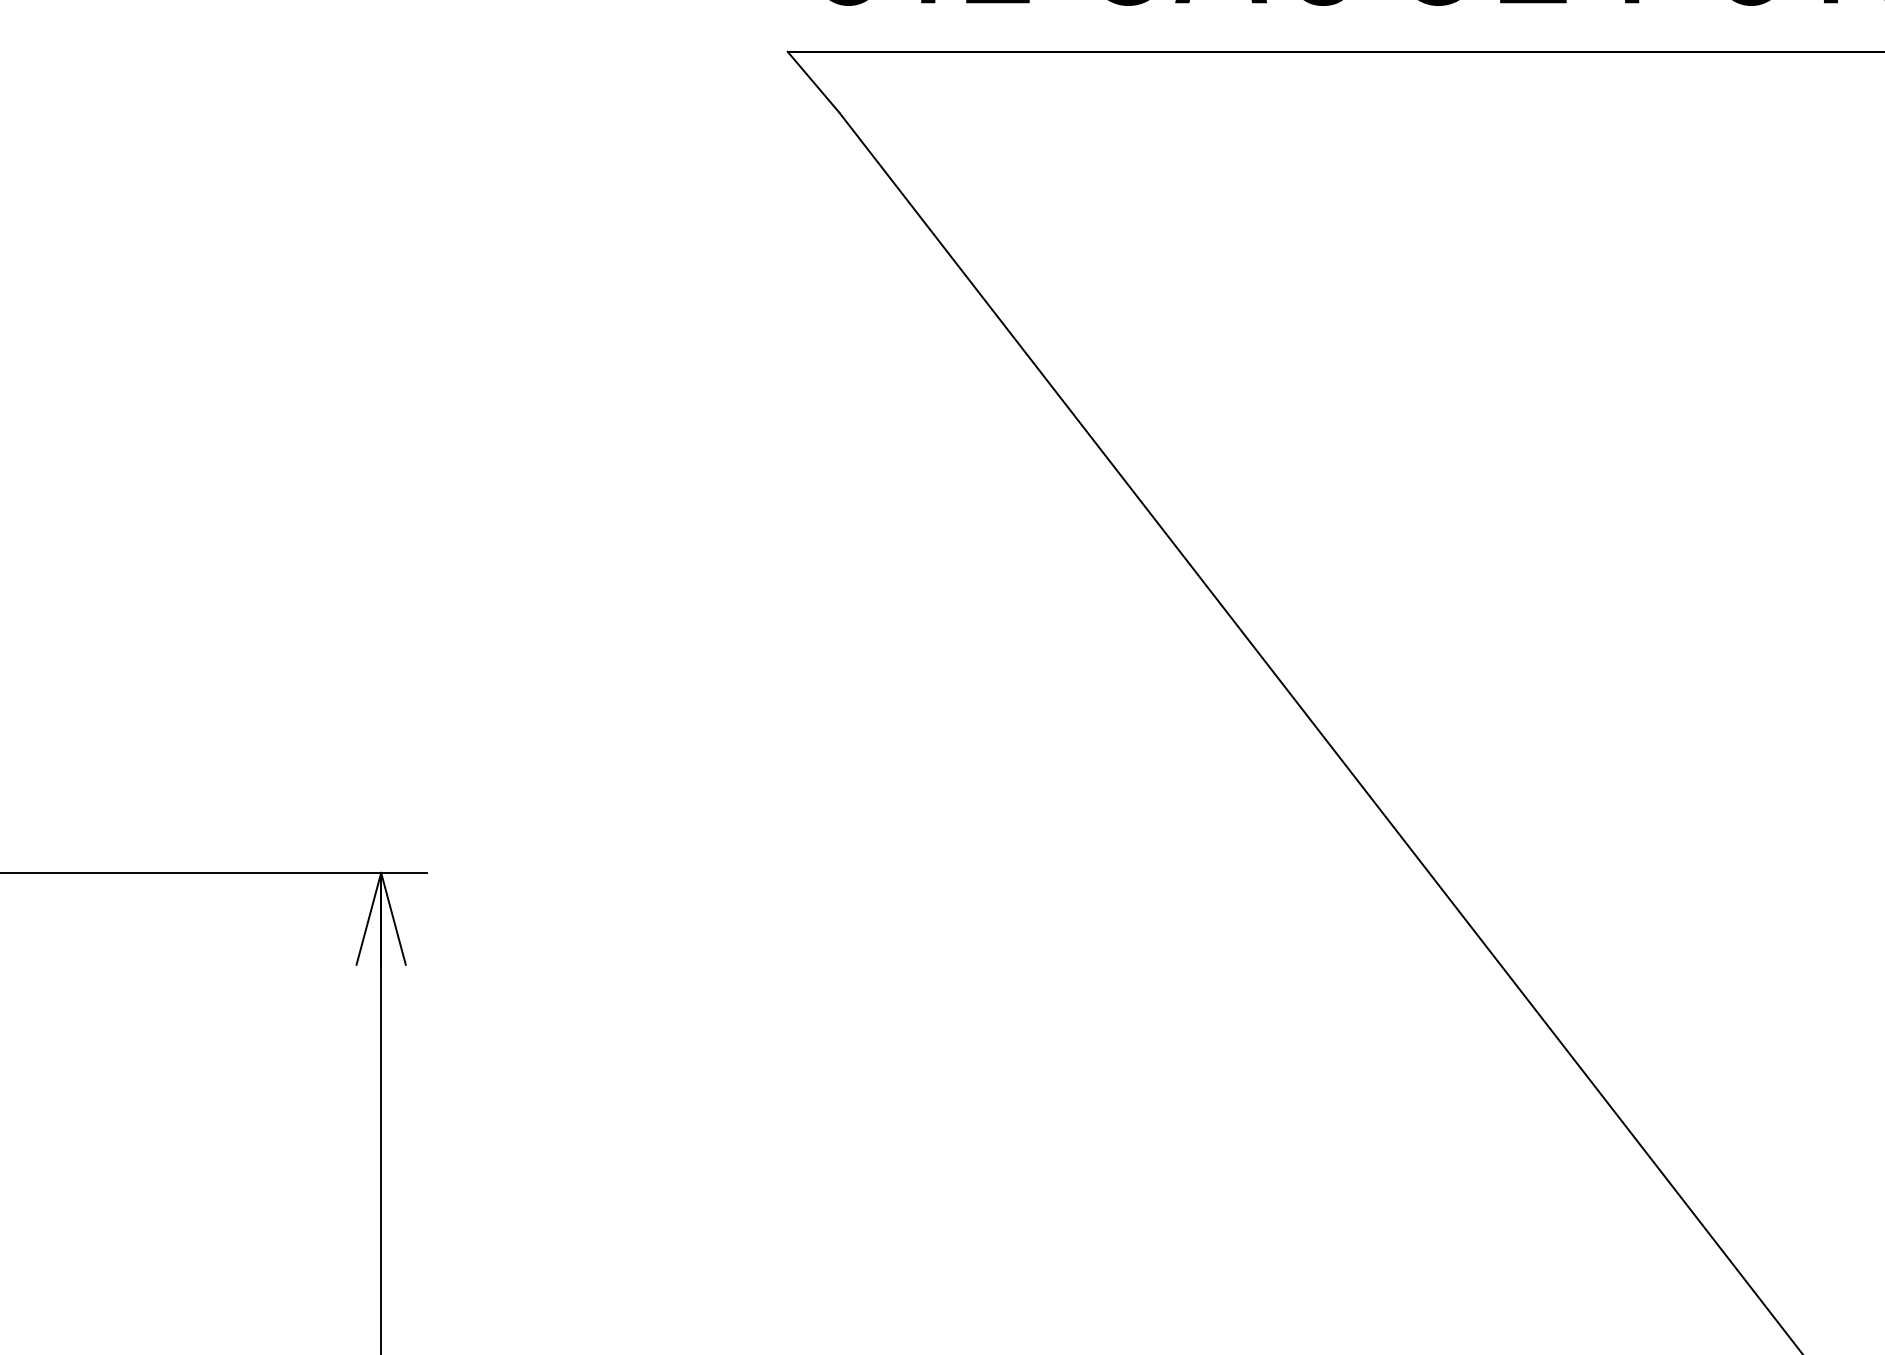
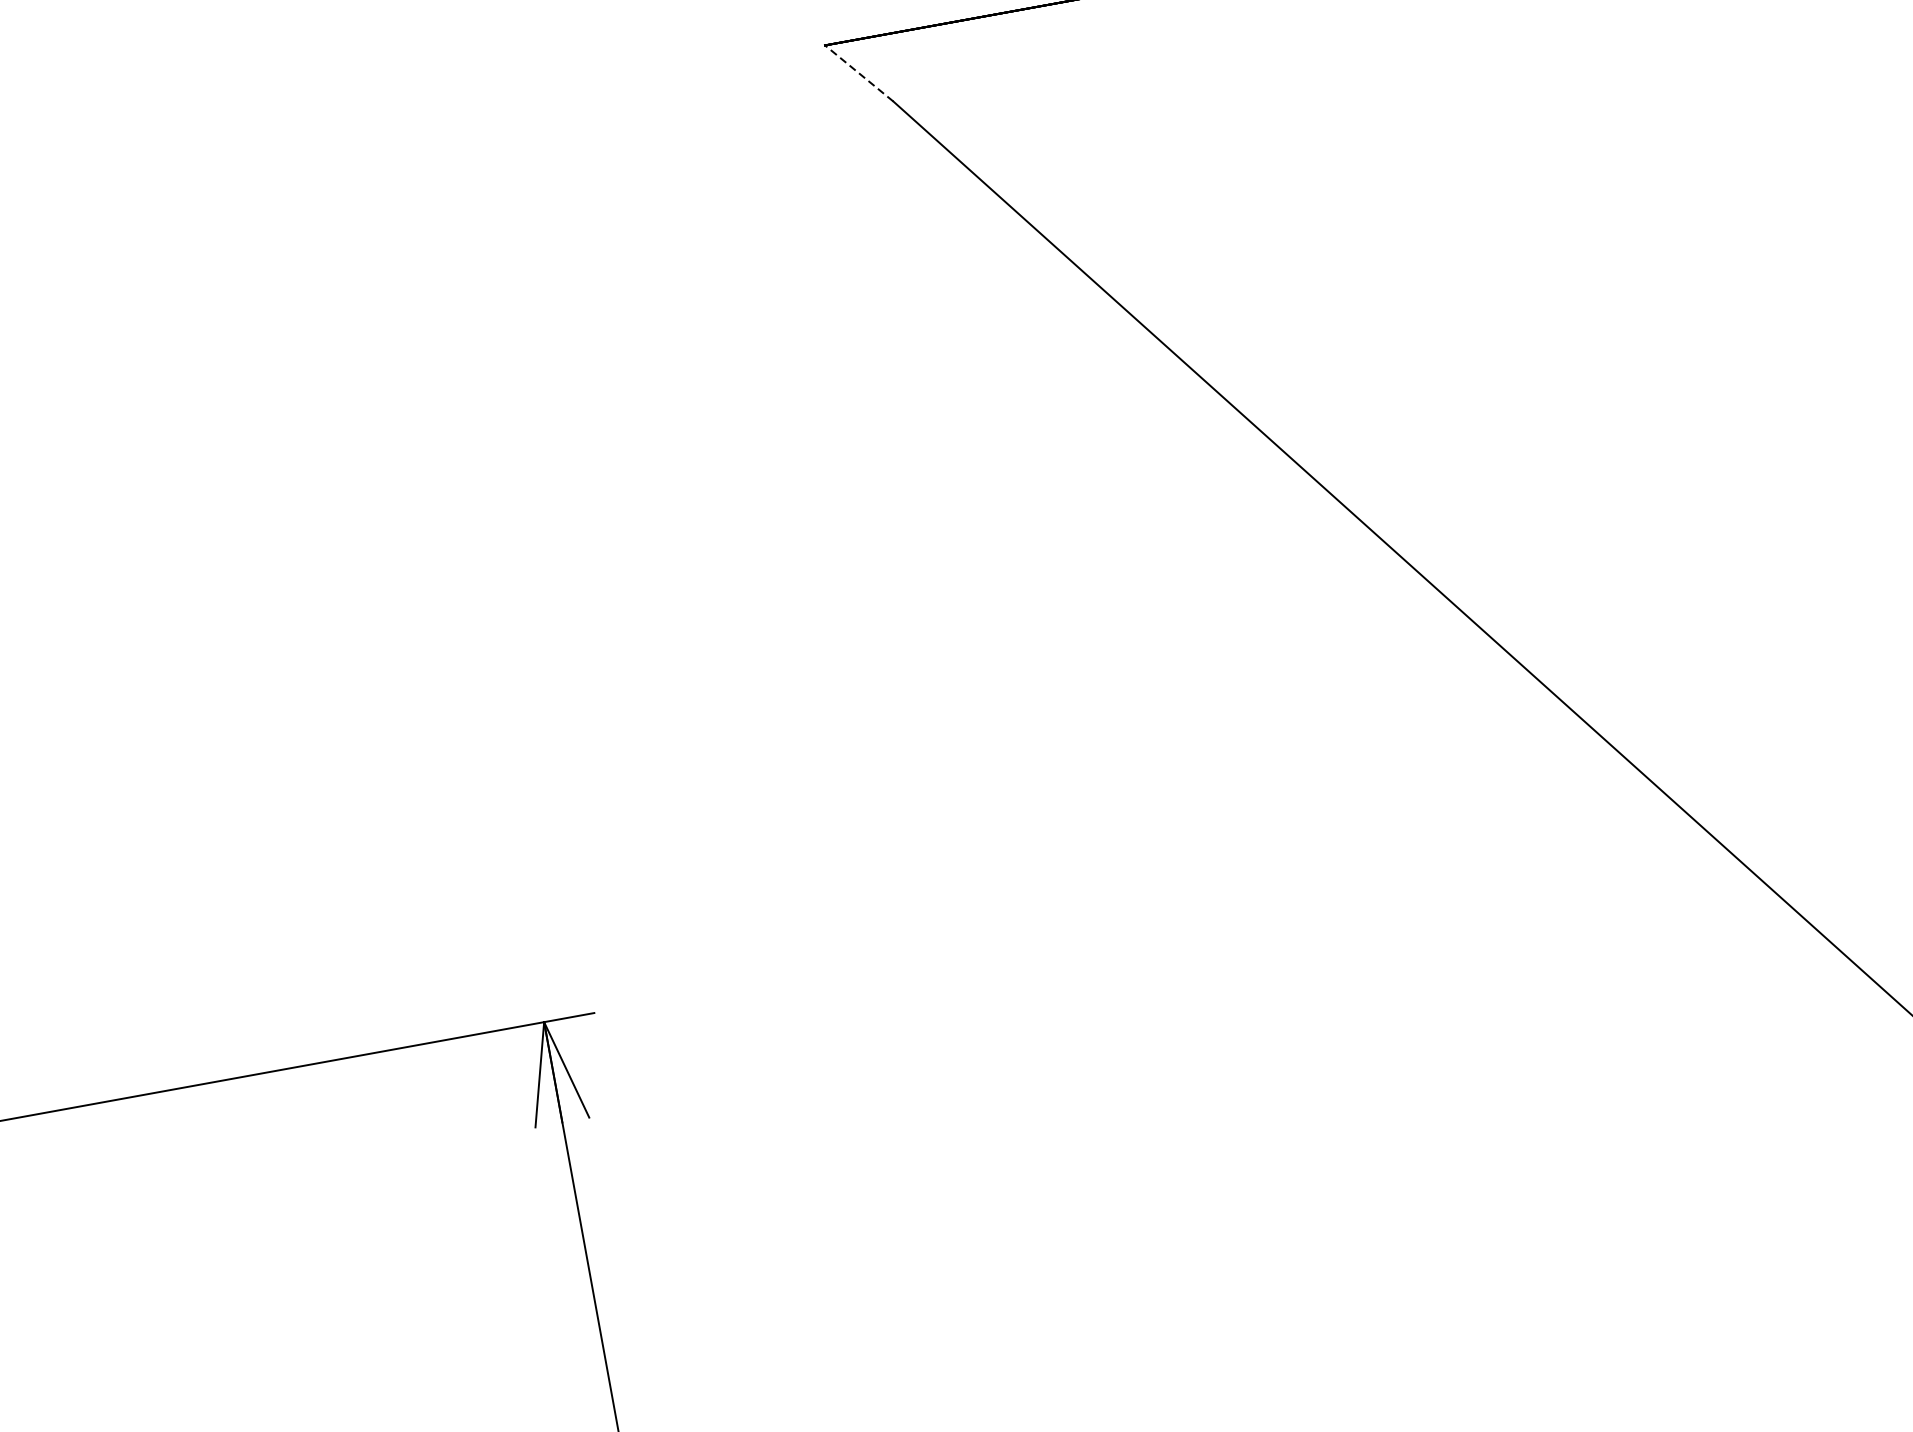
line: (813, 82) -> (859, 73), solid -> dashed

